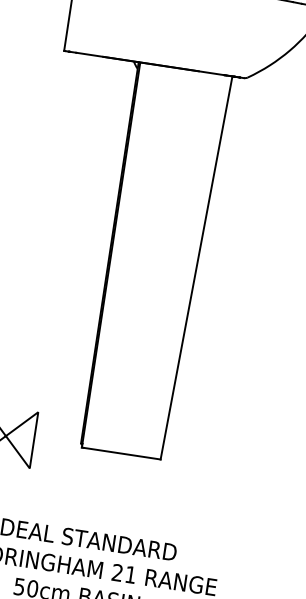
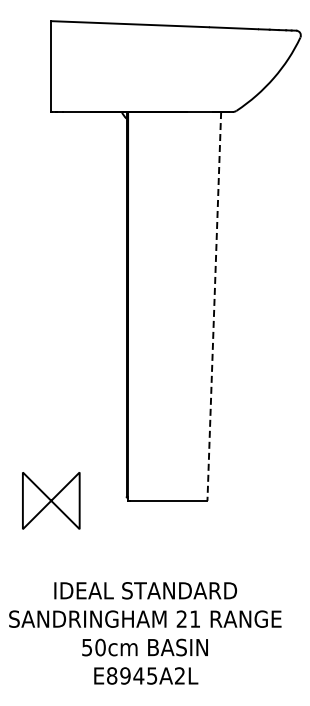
line: (196, 268) -> (214, 306), solid -> dashed

